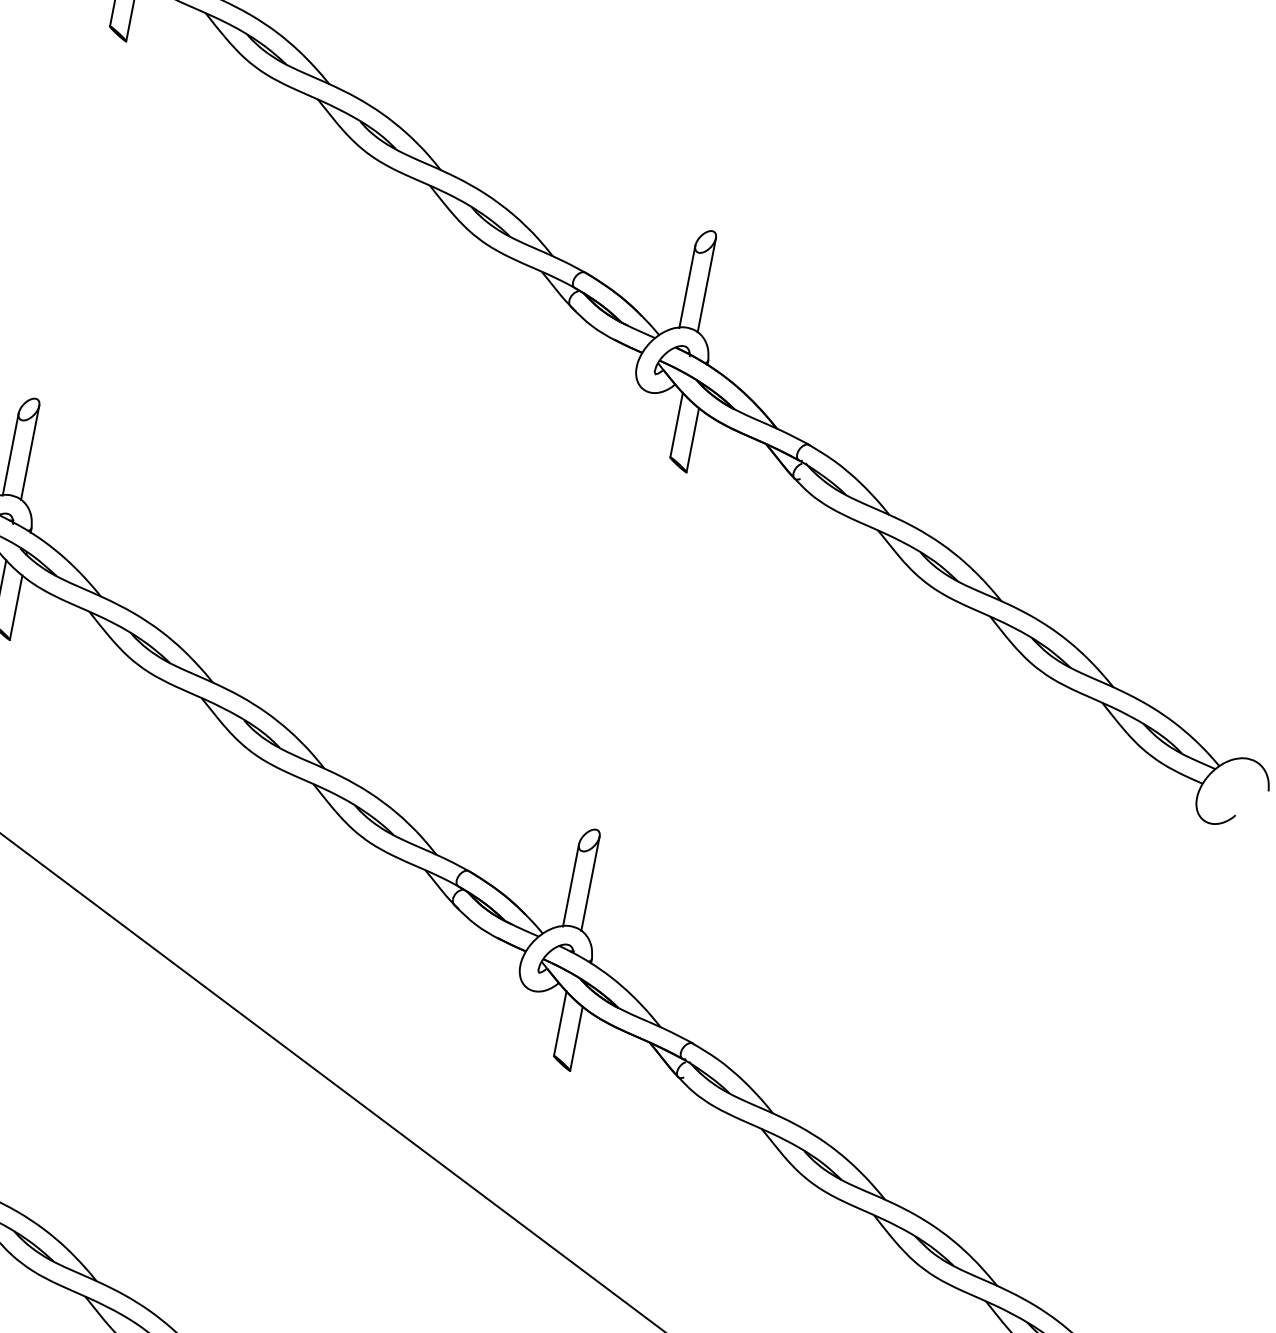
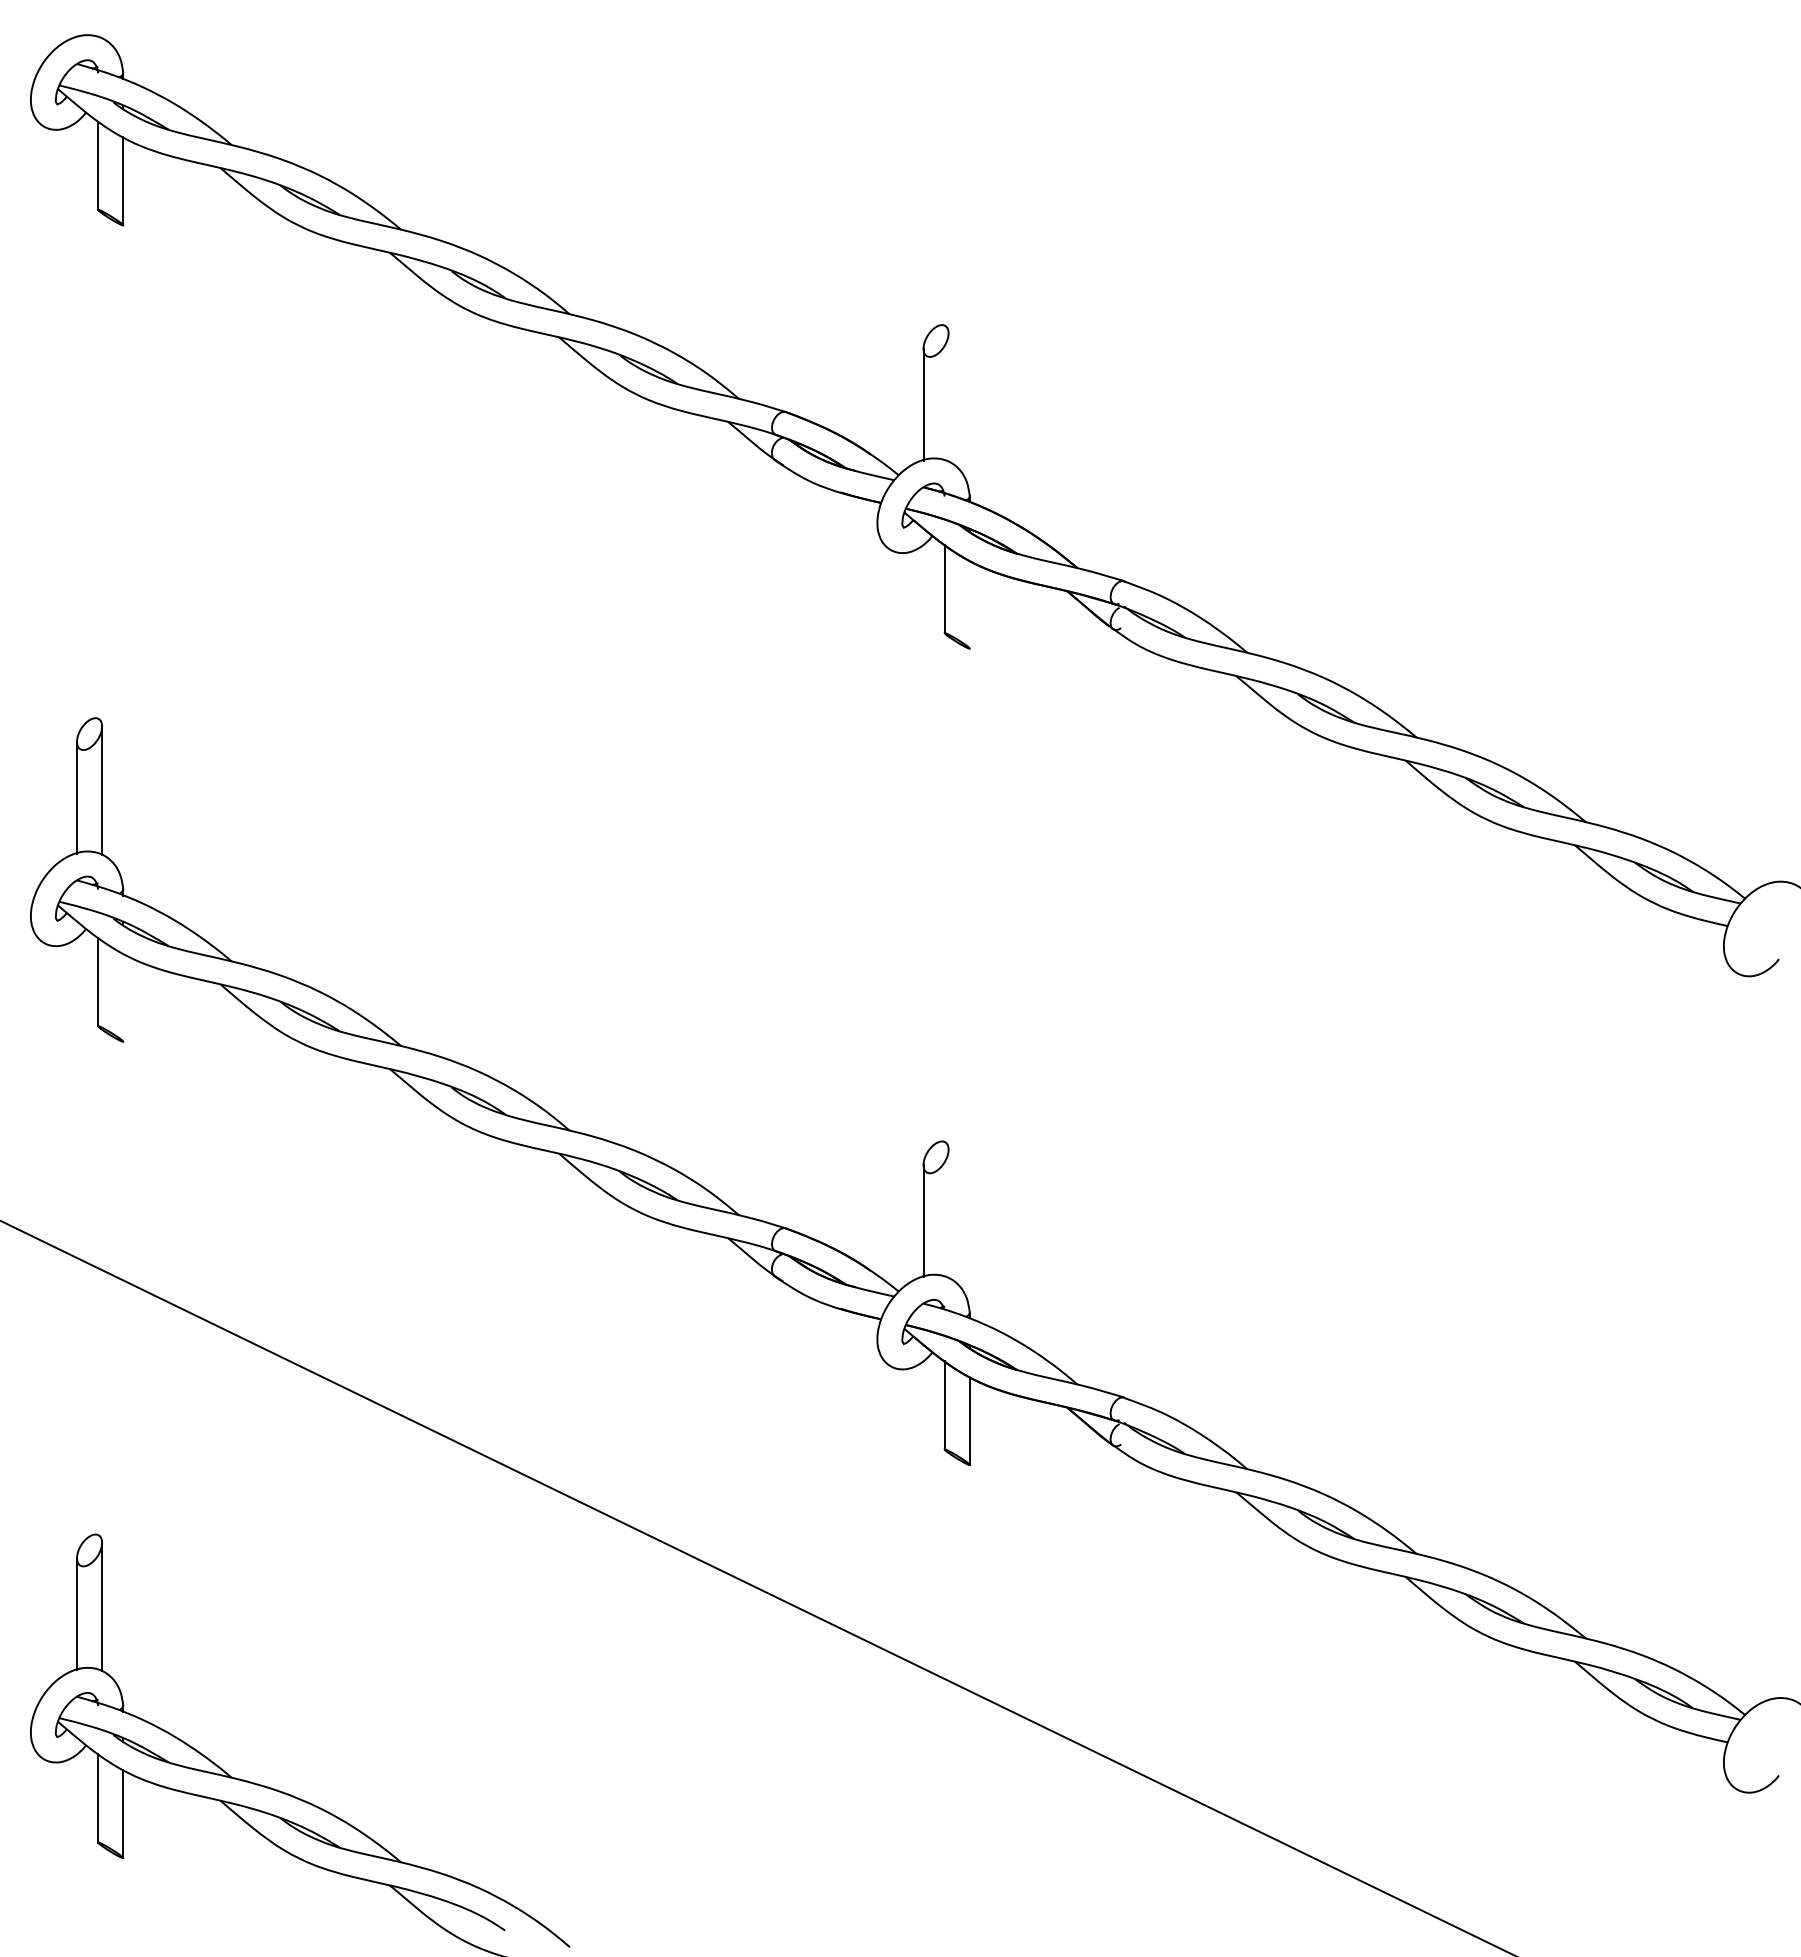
line: (706, 285) -> (948, 397), removed
line: (692, 439) -> (969, 604), removed
line: (16, 607) -> (123, 997), removed
line: (590, 883) -> (948, 1213), removed

